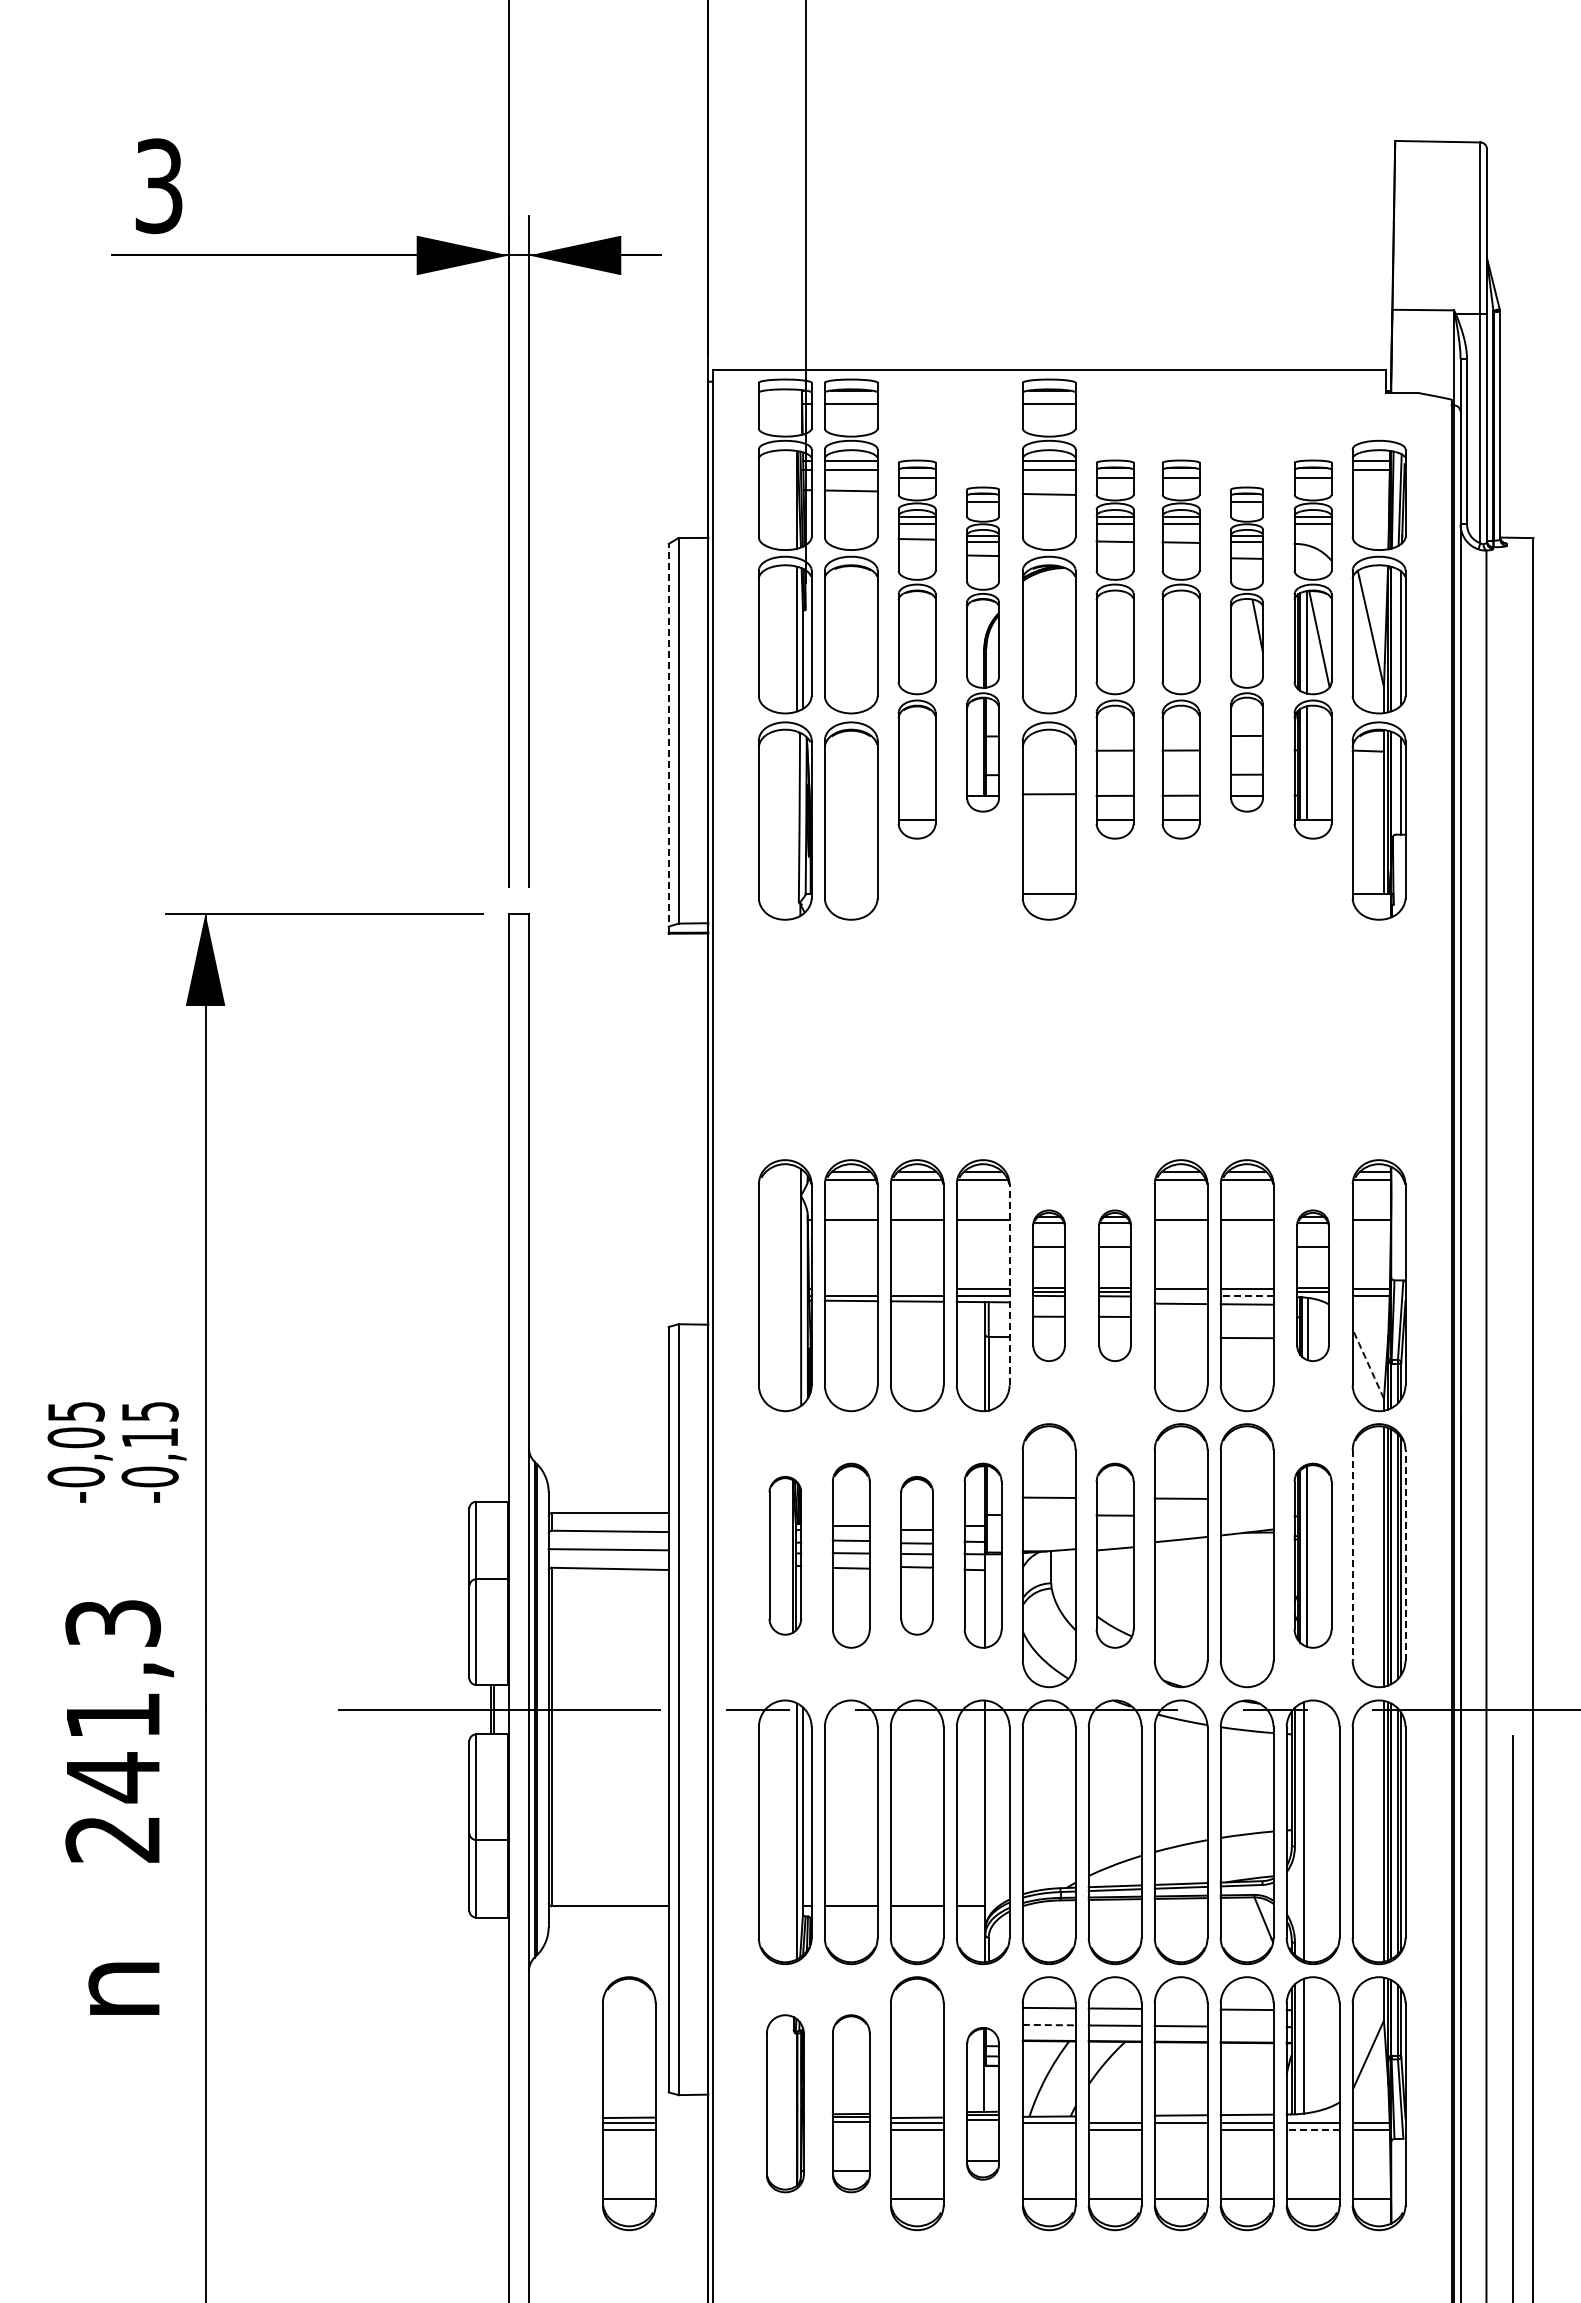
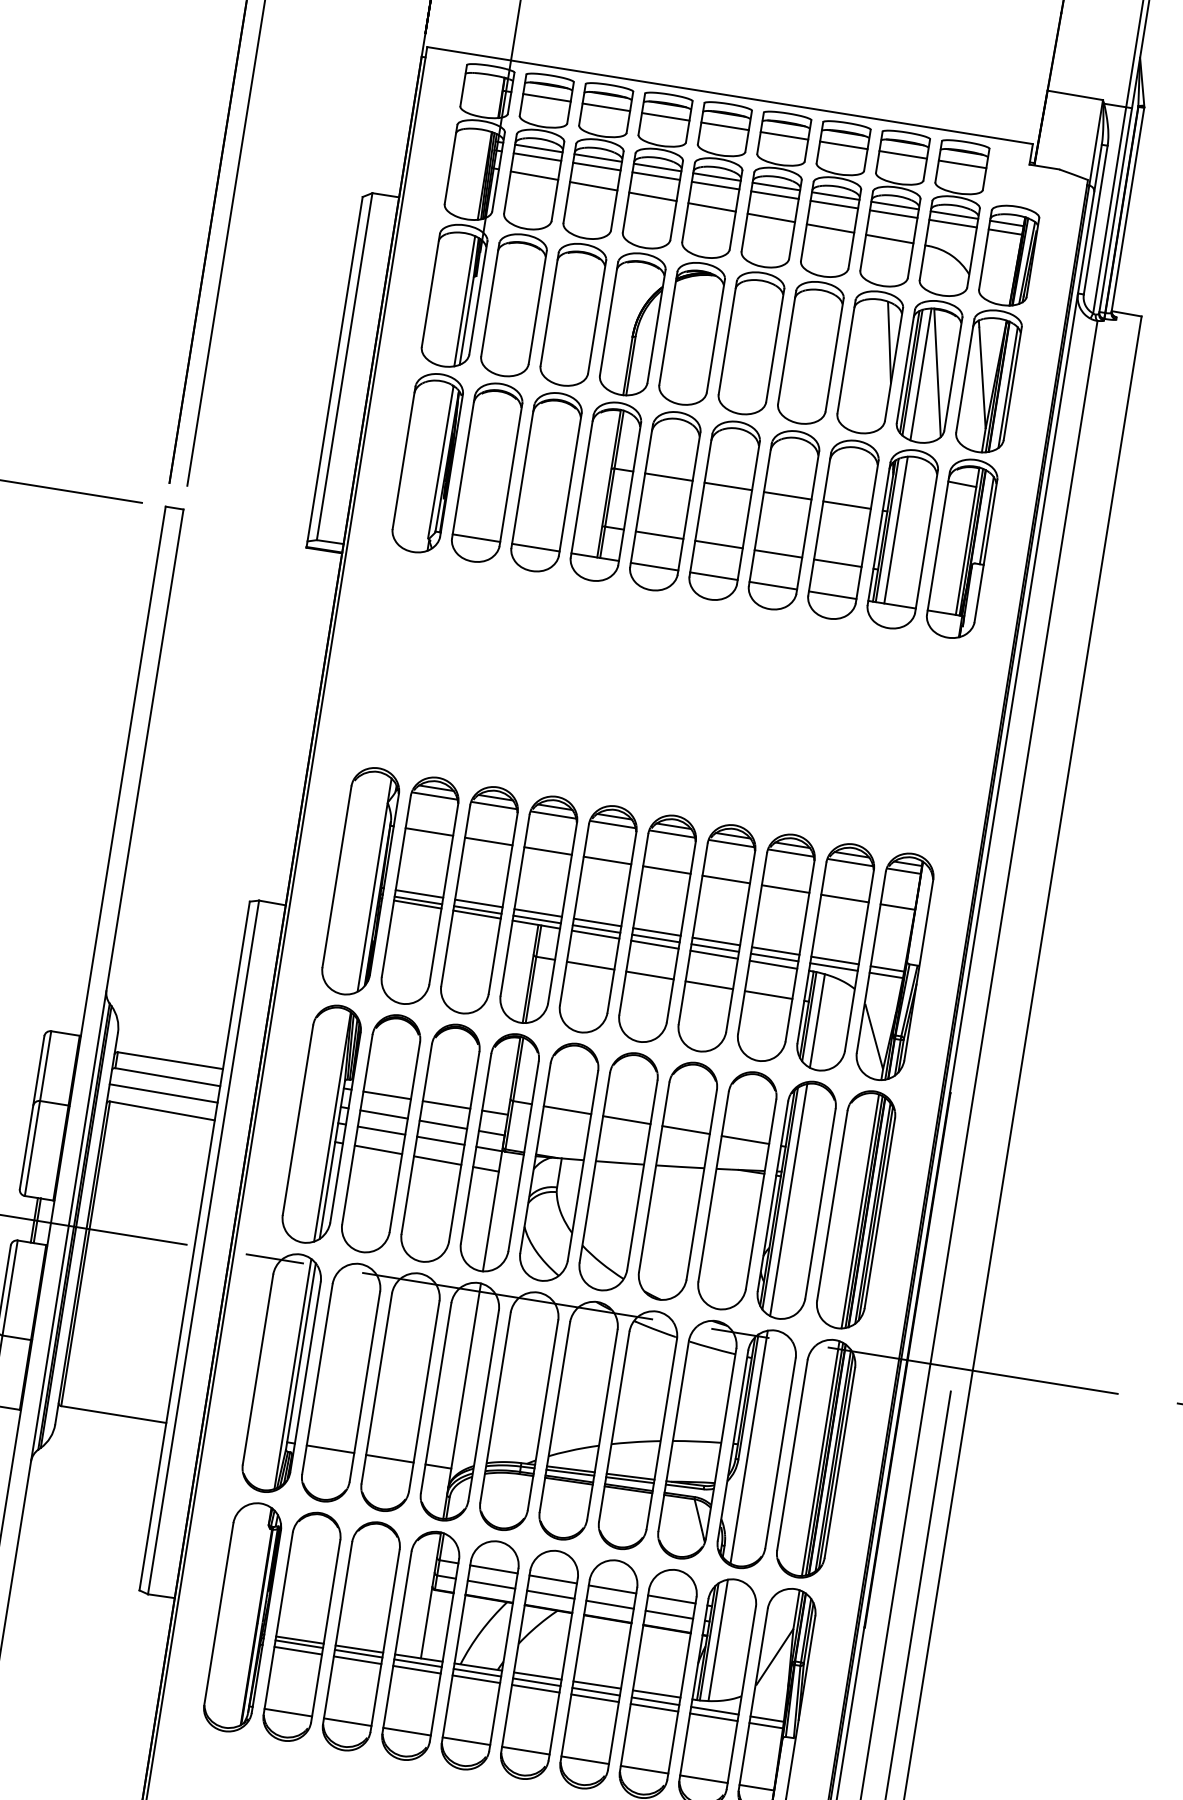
part: (916, 649) -> (570, 327), size x1.43
part: (982, 649) -> (629, 337), size x1.67
part: (1114, 649) -> (748, 356), size x1.43
part: (1180, 649) -> (807, 365), size x1.43
part: (1246, 649) -> (867, 375), size x1.67
part: (1312, 649) -> (926, 384), size x1.43
line: (668, 737) -> (334, 371), dashed -> solid
line: (1048, 858) -> (659, 534), added
line: (850, 893) -> (475, 537), added
line: (1009, 1284) -> (562, 912), dashed -> solid
part: (1048, 1285) -> (597, 919), size x1.67
part: (1114, 1285) -> (656, 928), size x1.67
part: (1312, 1285) -> (835, 957), size x1.67
line: (850, 1289) -> (418, 894), added
line: (916, 1289) -> (478, 903), added
line: (1180, 1296) -> (714, 948), added
line: (1246, 1296) -> (774, 957), dashed -> solid
line: (1180, 1337) -> (708, 984), added
arc: (1368, 1364) -> (874, 1036), dashed -> solid
line: (1246, 1499) -> (744, 1140), added
line: (1405, 1554) -> (879, 1212), dashed -> solid
part: (785, 1555) -> (321, 1124), size x1.67
part: (851, 1555) -> (381, 1133), size x1.43
part: (916, 1555) -> (439, 1143), size x1.67
part: (982, 1555) -> (499, 1152), size x1.43
part: (1114, 1555) -> (617, 1171), size x1.43
part: (1312, 1555) -> (796, 1200), size x1.43
line: (1352, 1555) -> (832, 1205), dashed -> solid
line: (1180, 2009) -> (611, 1589), added
line: (1049, 2025) -> (491, 1585), dashed -> solid
line: (1246, 2026) -> (668, 1614), added
part: (629, 2103) -> (102, 1594), removed
part: (785, 2103) -> (242, 1617), size x1.43
part: (851, 2103) -> (302, 1626), size x1.43
part: (982, 2103) -> (420, 1645), size x1.67
line: (1114, 2115) -> (537, 1675), added
line: (1048, 2130) -> (475, 1679), added
line: (1180, 2130) -> (594, 1698), added
line: (1312, 2130) -> (713, 1717), dashed -> solid

